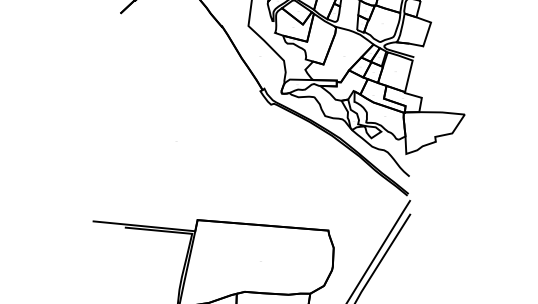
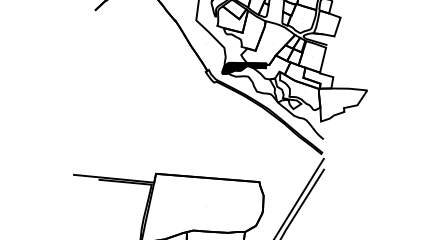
hatch: (309, 85) -> (244, 67), added

